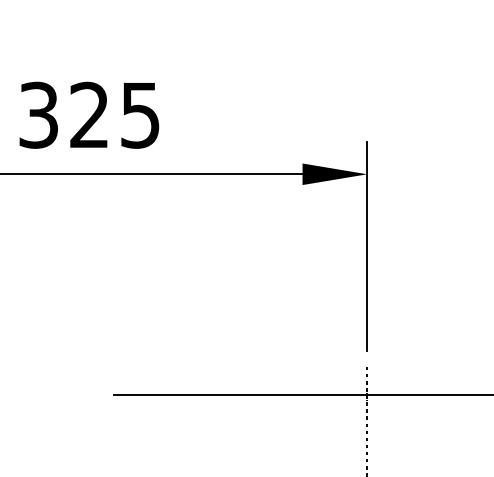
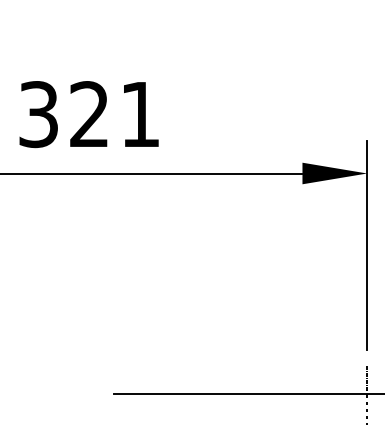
text: (140, 115) -> (140, 114), 325 -> 321

